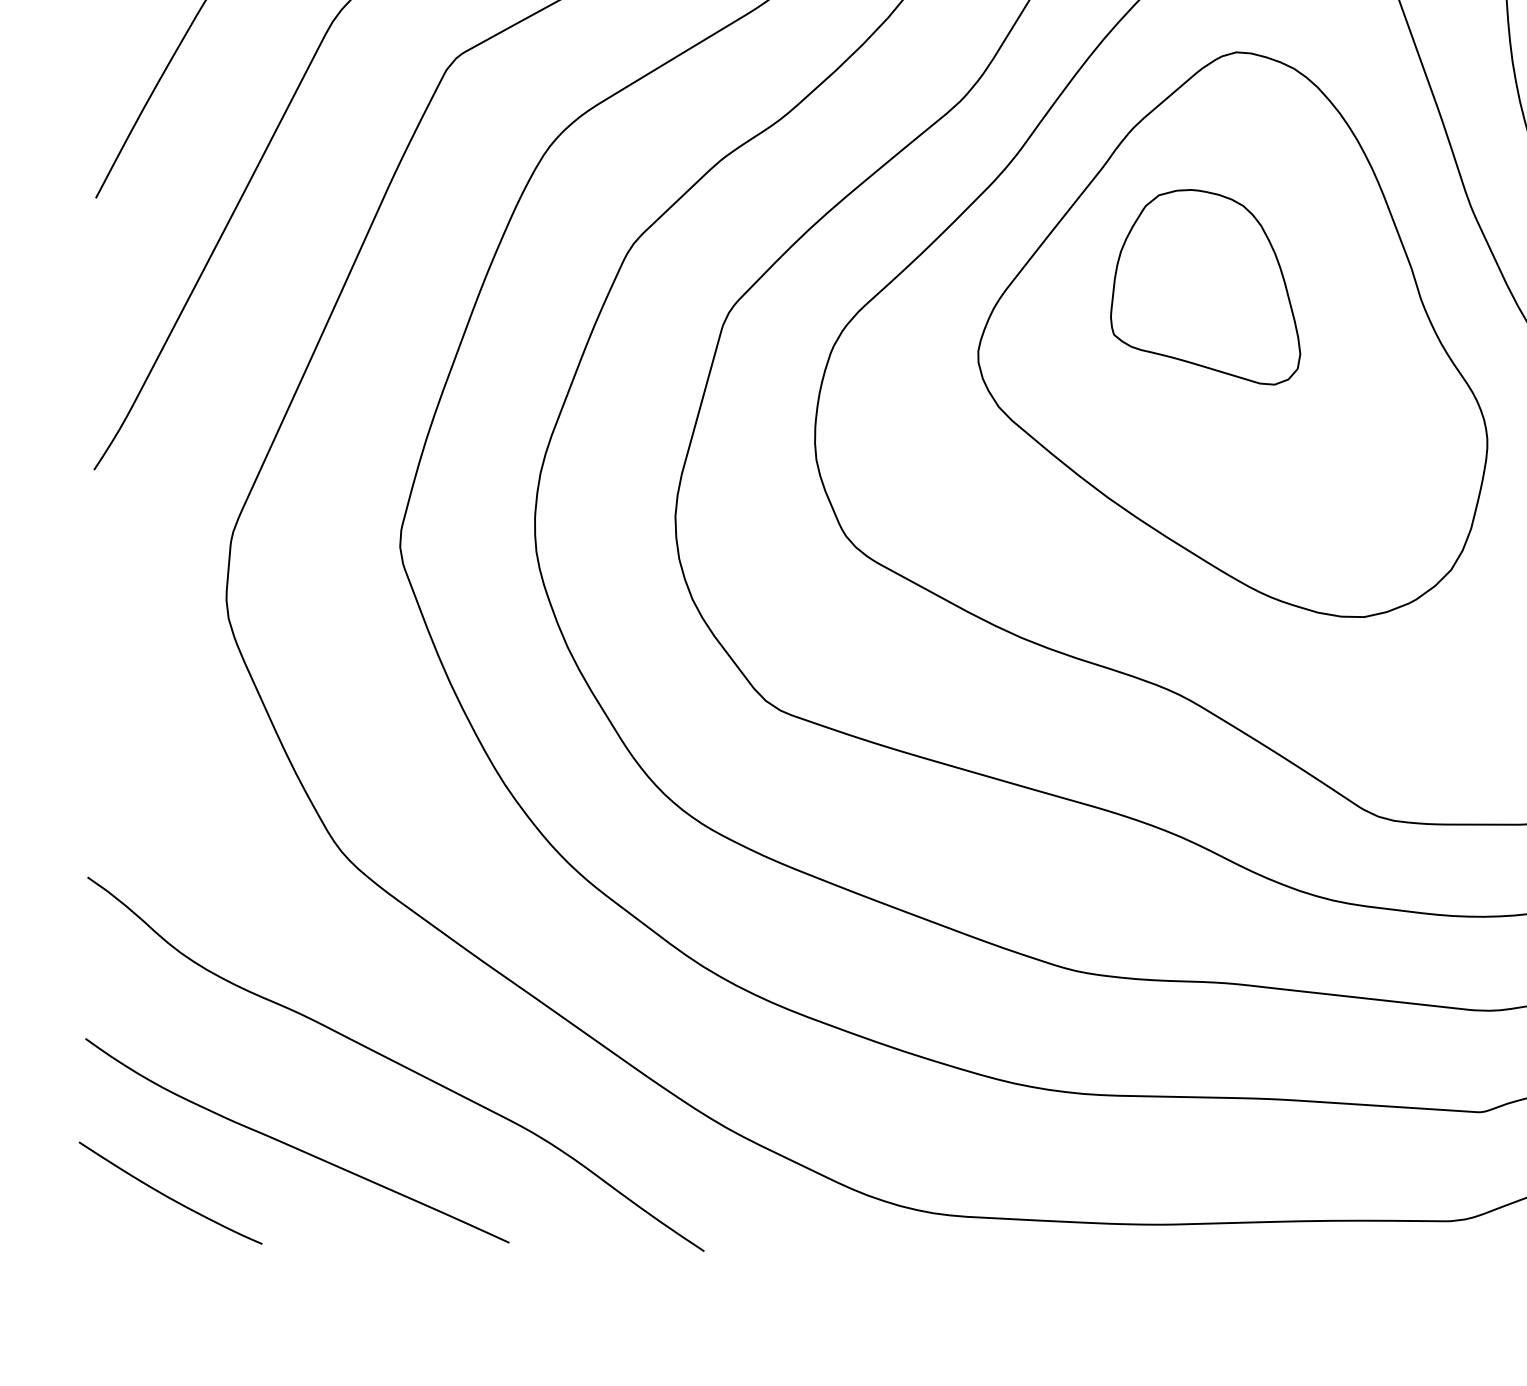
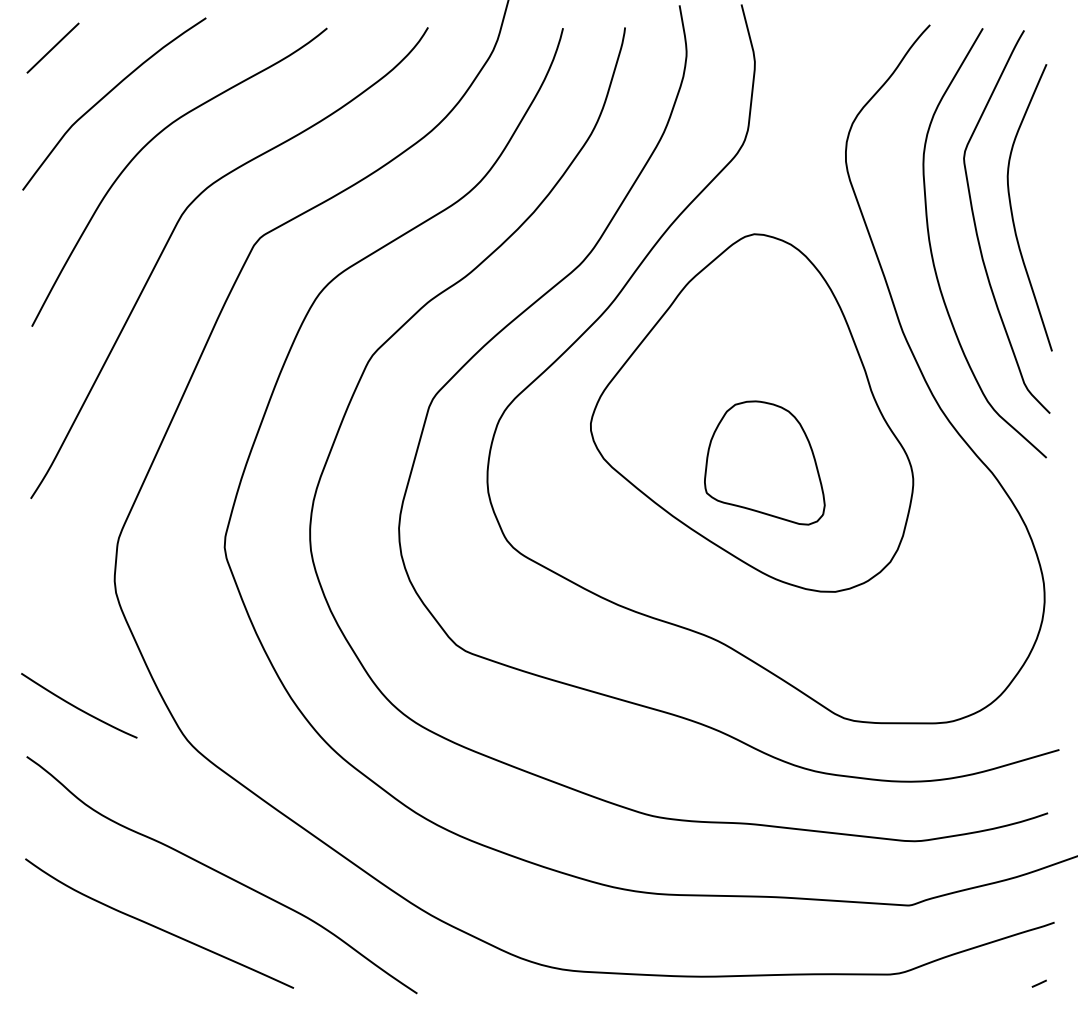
part: (1205, 286) -> (764, 462), moved
curve: (169, 1195) -> (78, 707), moved

